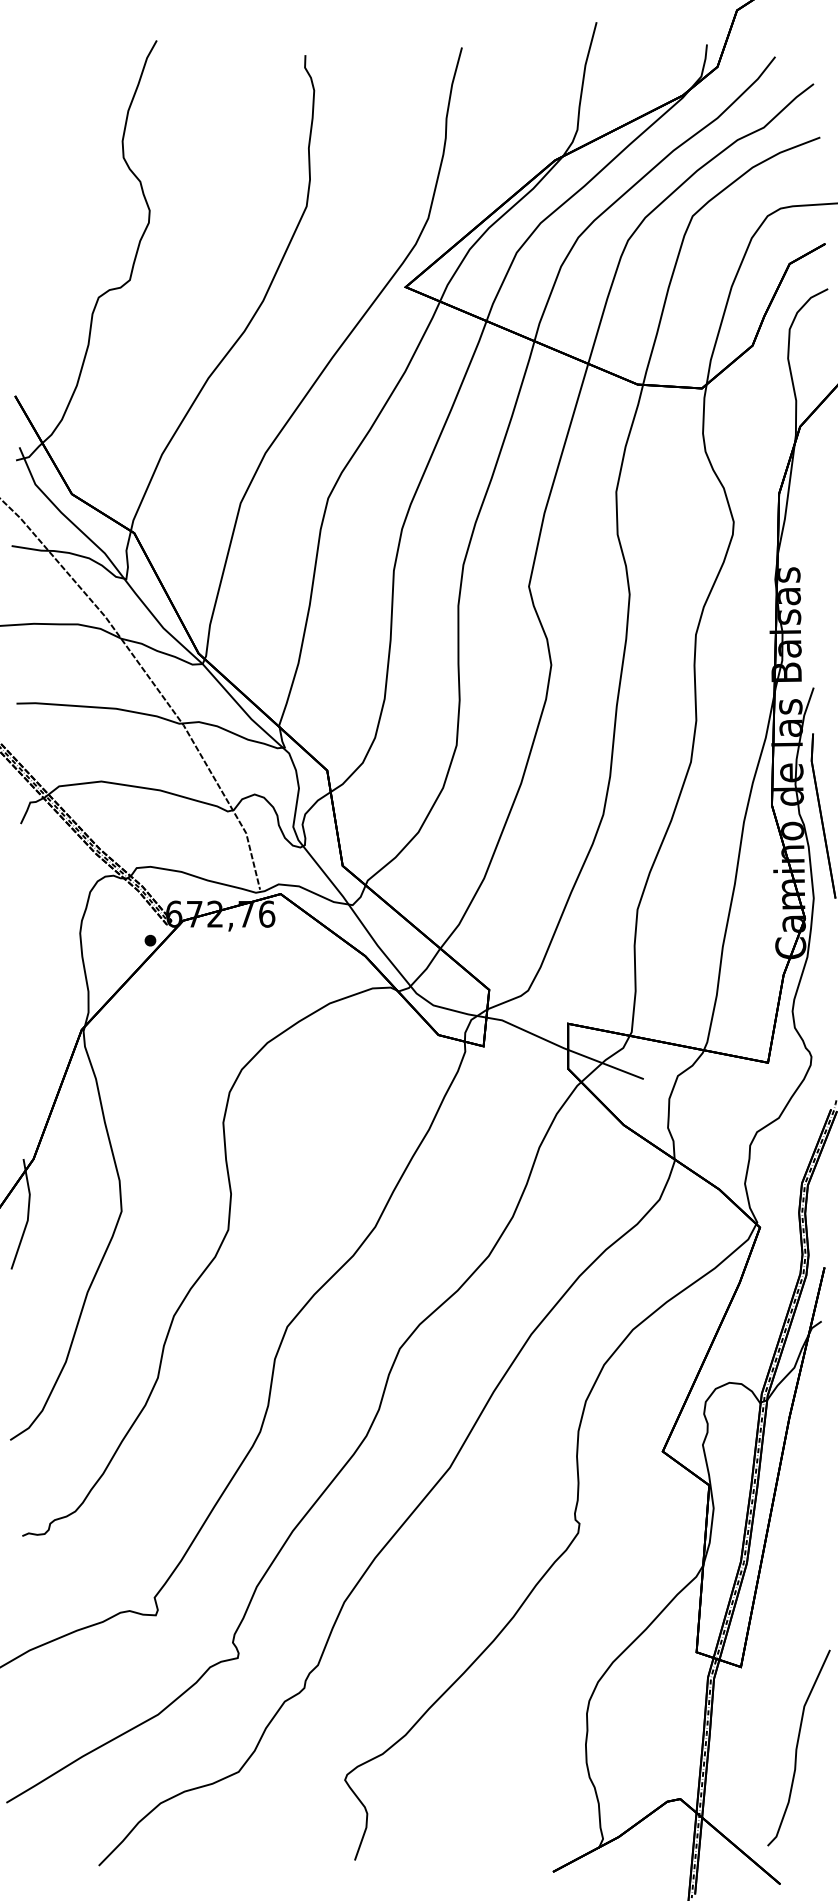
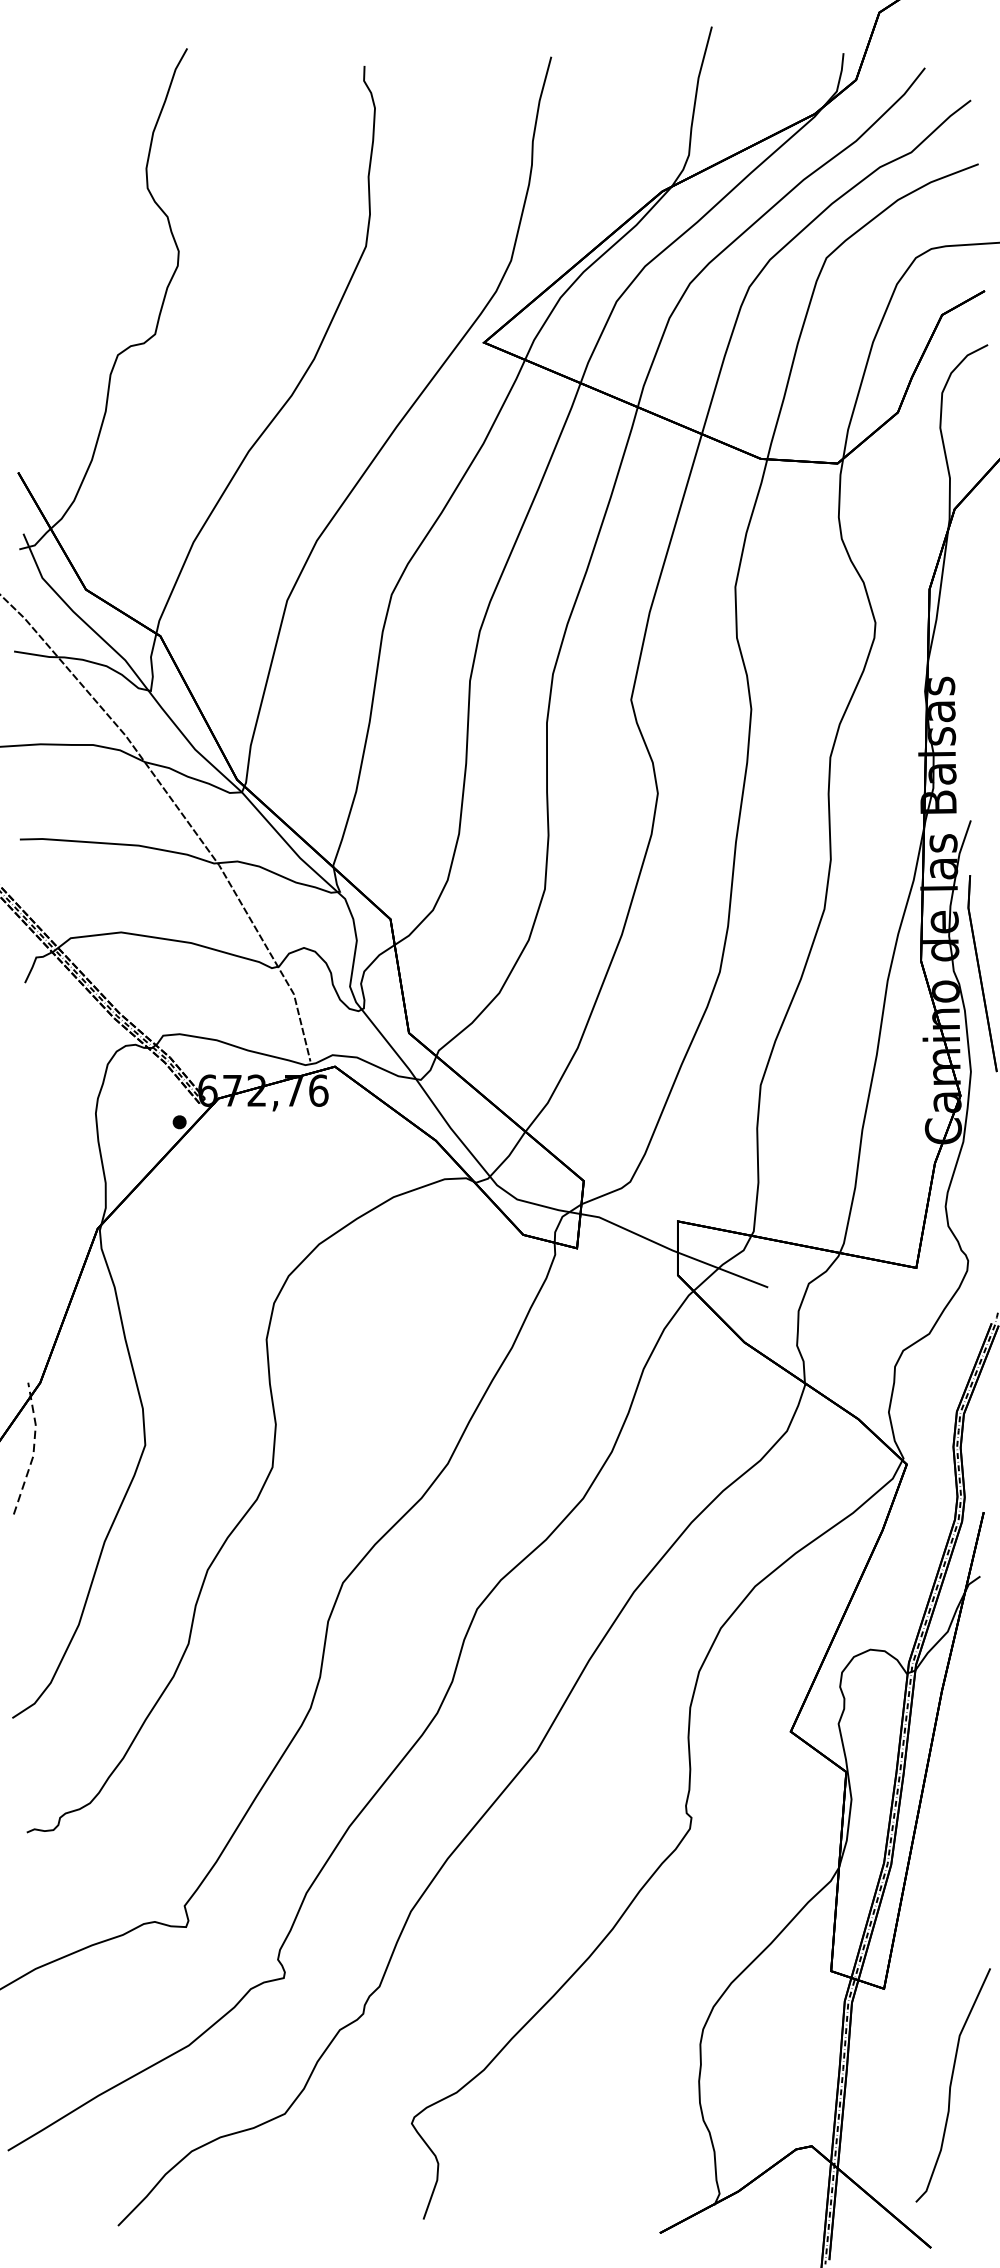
line: (28, 1214) -> (34, 1448), solid -> dashed

